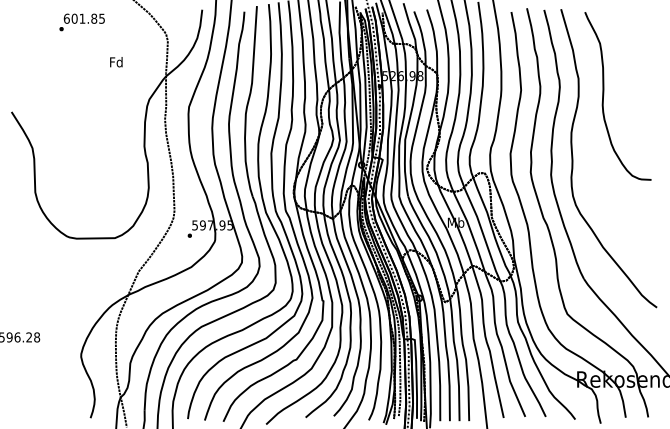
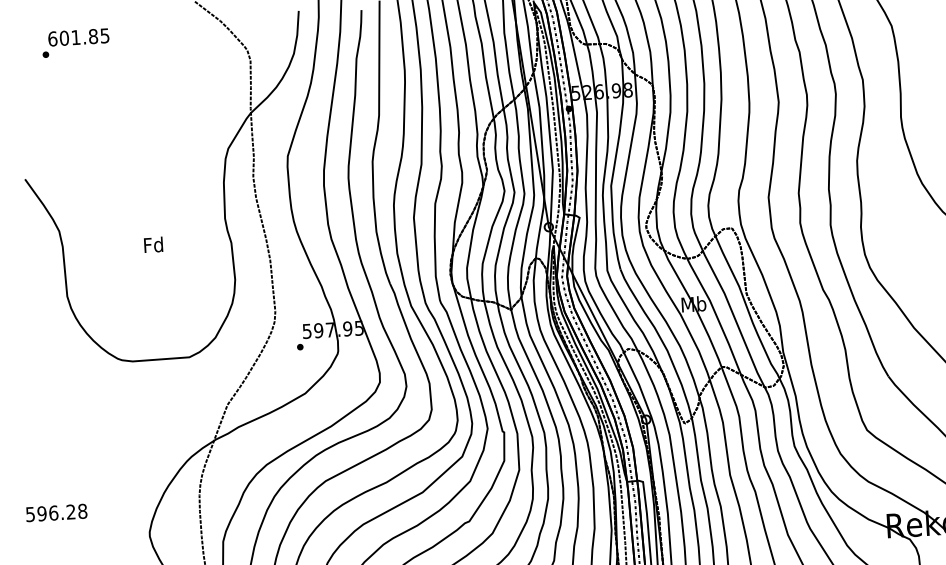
text: (81, 22) -> (74, 43), moved
text: (116, 62) -> (153, 245), moved

